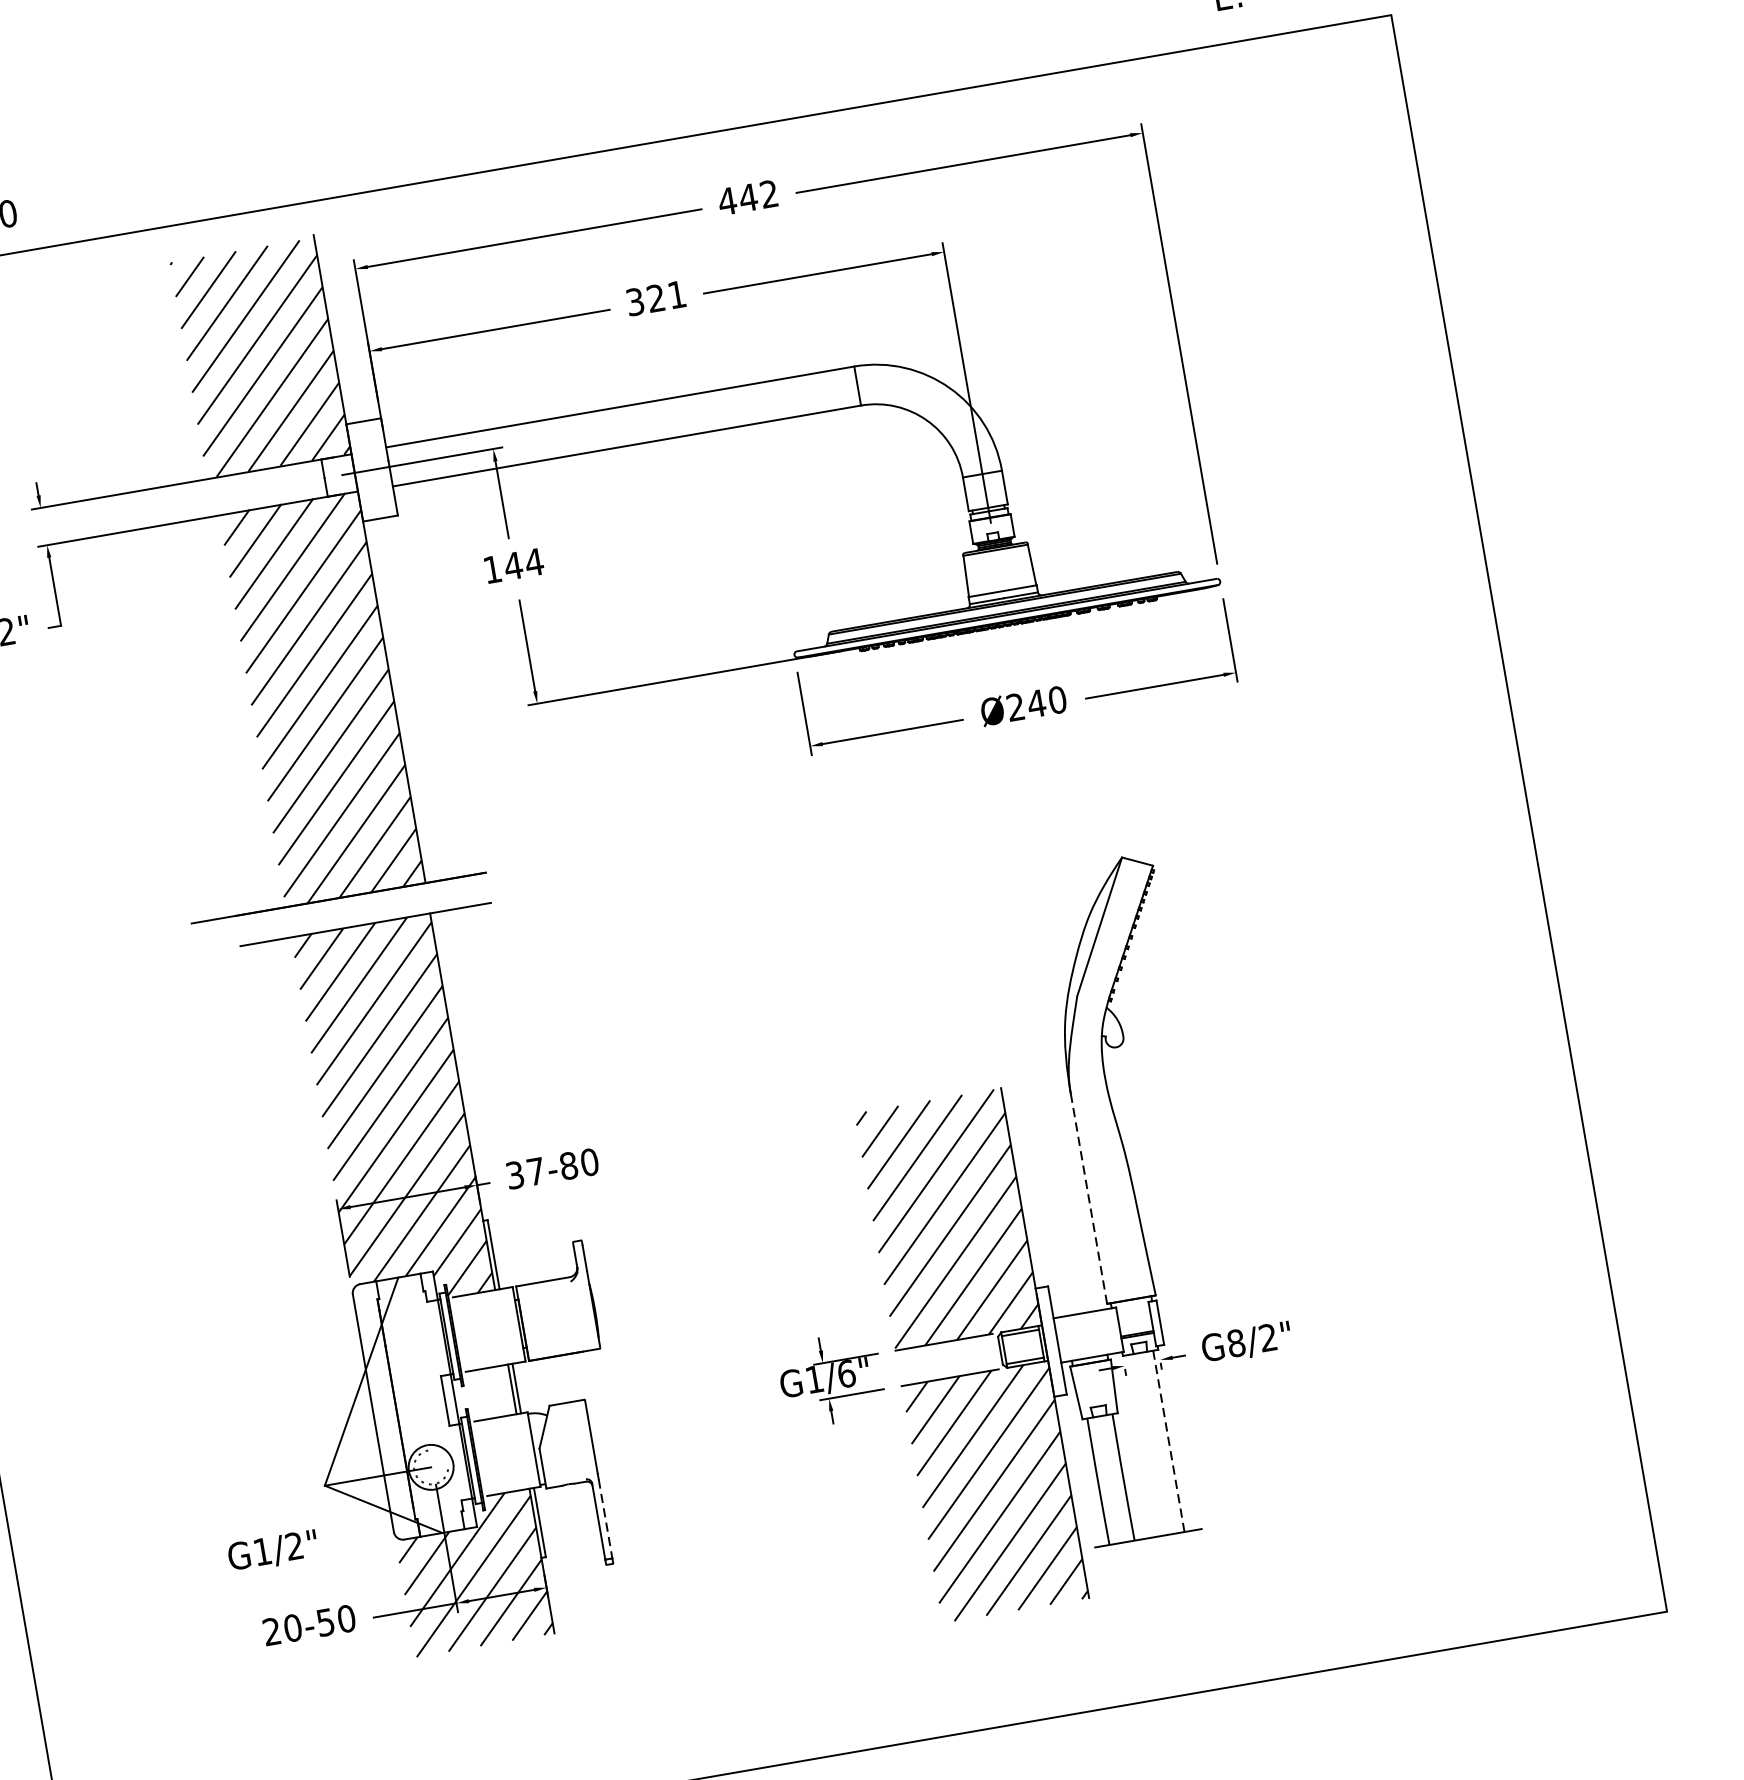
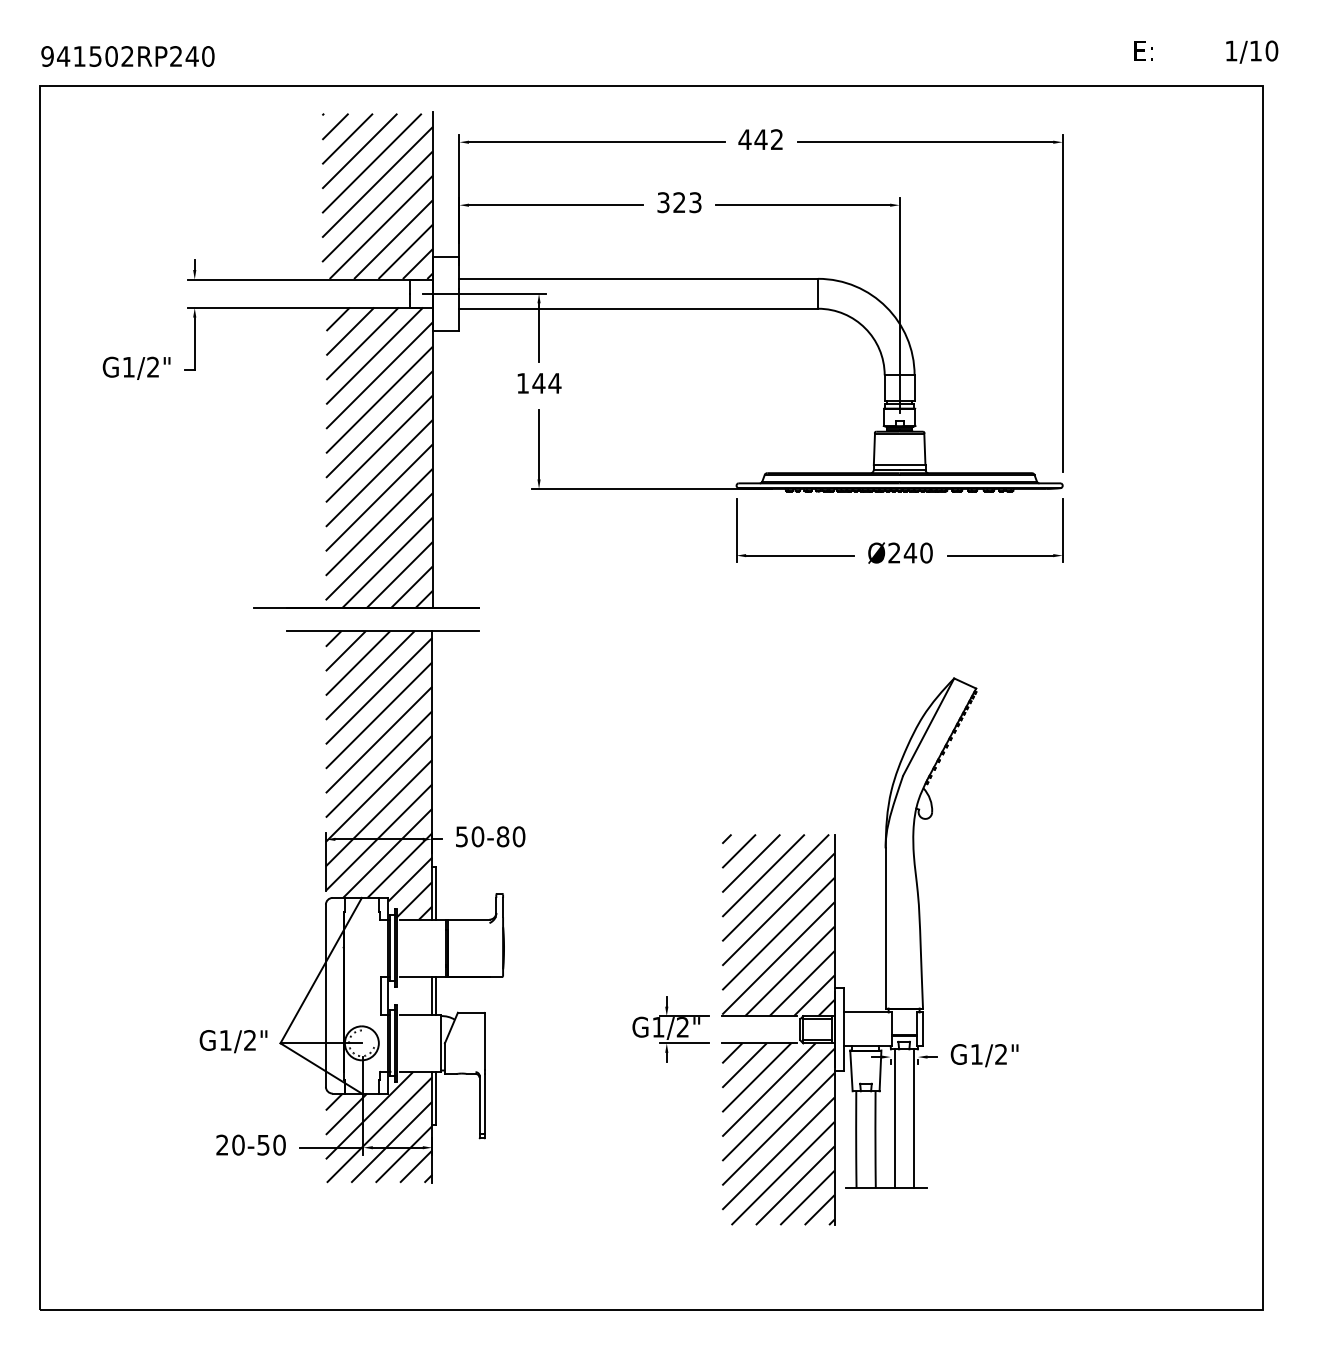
text: (677, 294) -> (695, 202), 321 -> 323
text: (526, 1172) -> (470, 836), 37-80 -> 50-80
line: (1088, 1198) -> (885, 927), dashed -> solid
text: (1235, 1343) -> (976, 1054), G8/2" -> G1/2"
text: (846, 1374) -> (682, 1027), G1/6" -> G1/2"
line: (1169, 1440) -> (914, 1118), dashed -> solid
line: (1143, 1445) -> (894, 1118), added
line: (606, 1519) -> (485, 1104), dashed -> solid
text: (273, 1551) -> (233, 1041), moved

